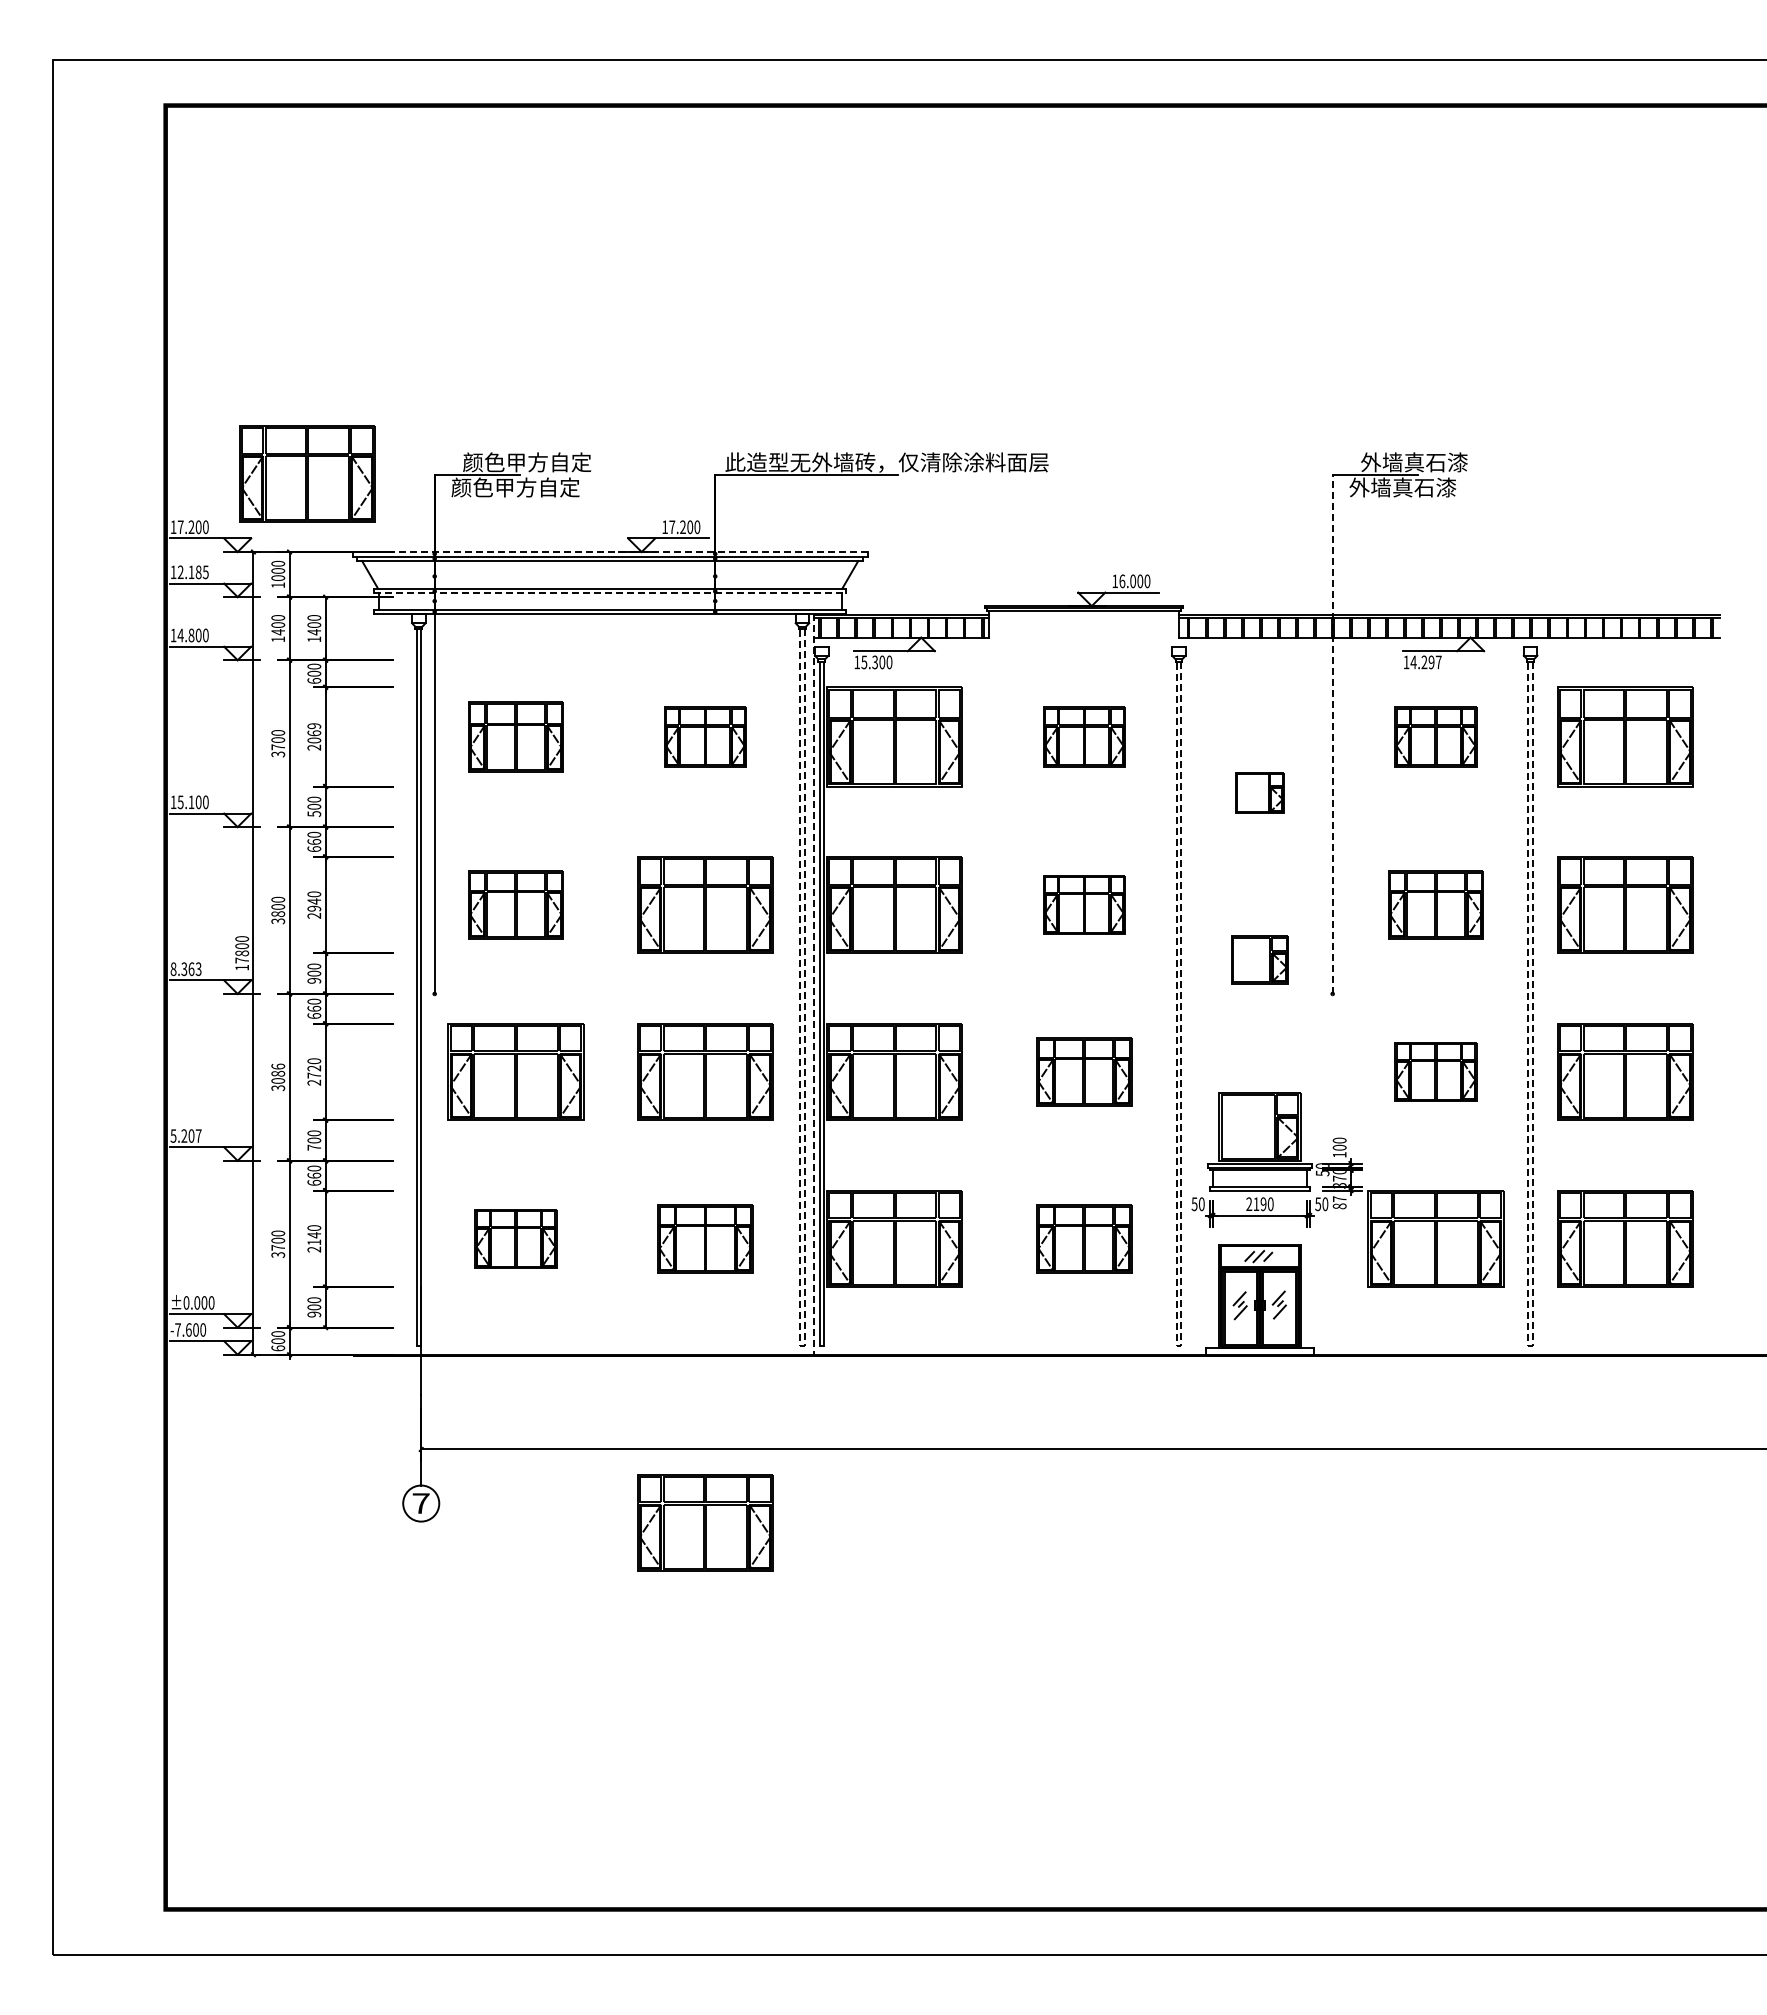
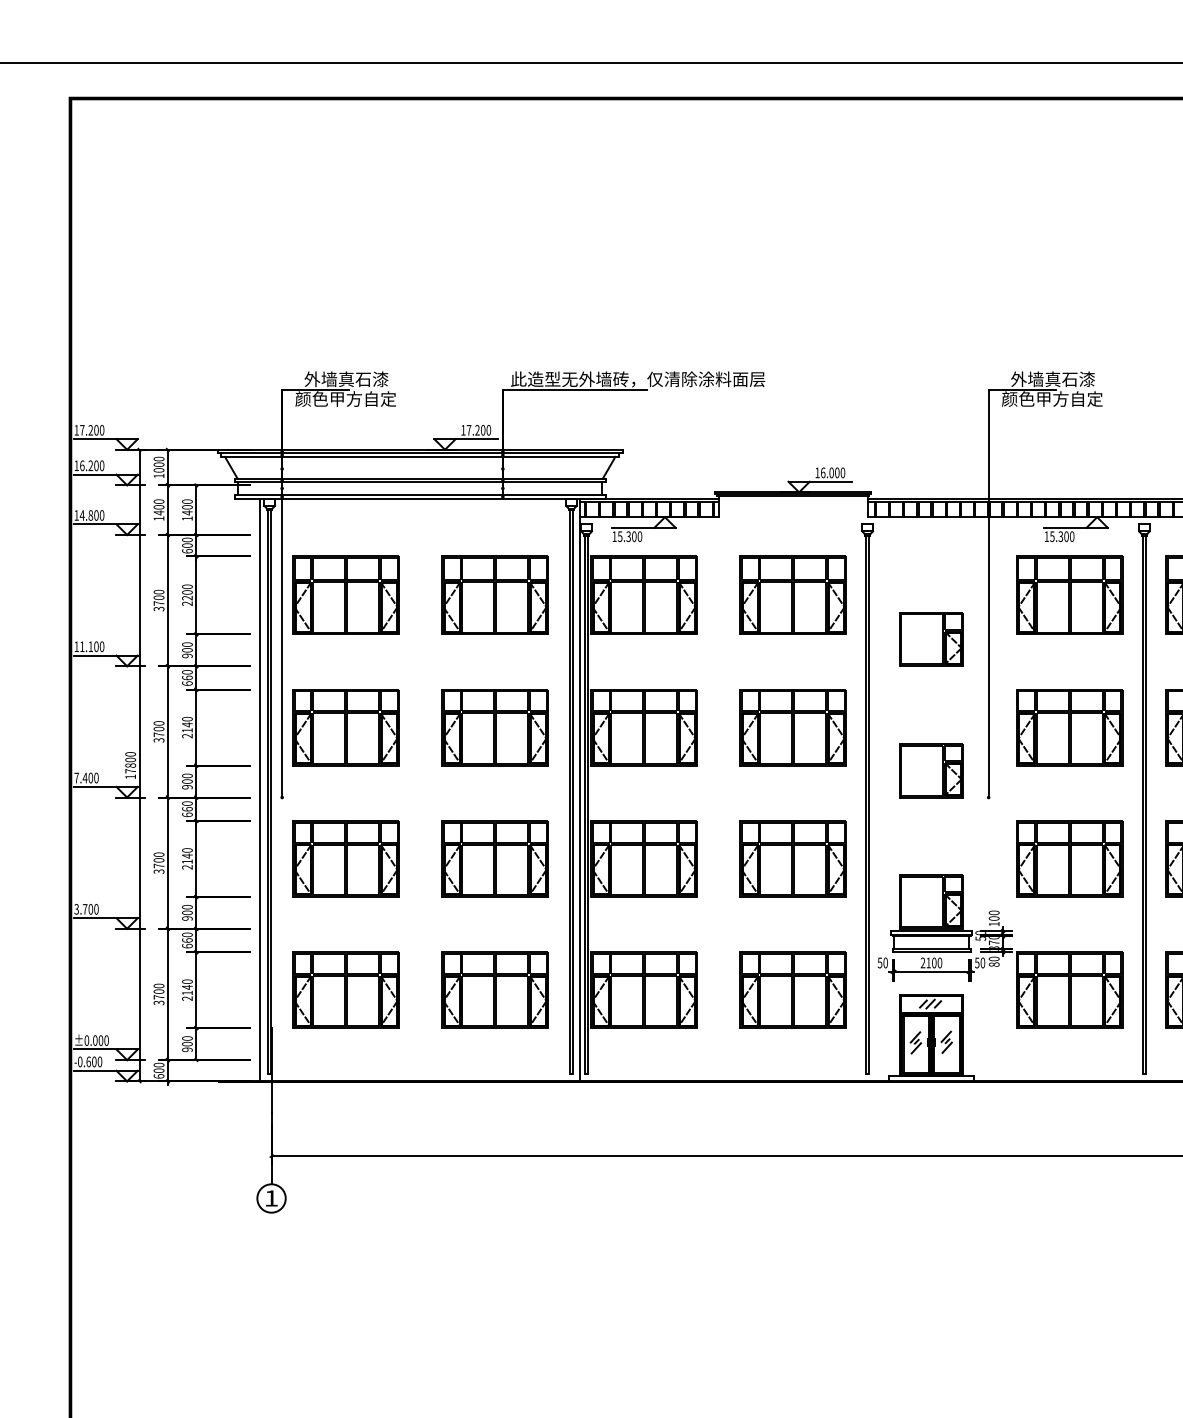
text: (527, 462) -> (355, 379), 颜色甲方自定 -> 外墙真石漆
part: (307, 473) -> (182, 388), removed
text: (1413, 487) -> (1052, 399), 外墙真石漆 -> 颜色甲方自定
line: (610, 552) -> (420, 450), dashed -> solid
text: (192, 572) -> (91, 465), 12.185 -> 16.200
line: (610, 593) -> (420, 482), dashed -> solid
text: (1425, 662) -> (1061, 536), 14.297 -> 15.300
text: (314, 733) -> (187, 592), 2069 -> 2200
line: (1332, 734) -> (988, 593), dashed -> solid
part: (515, 736) -> (345, 594), size x1.43
part: (705, 736) -> (495, 594), size x1.67
part: (1084, 736) -> (793, 594), size x1.67
part: (1435, 736) -> (1069, 594), size x1.67
part: (1259, 792) -> (931, 639), size x1.67
text: (180, 802) -> (82, 646), 15.100 -> 11.100
text: (314, 813) -> (187, 655), 500 -> 900
part: (515, 904) -> (345, 727), size x1.43
part: (1084, 904) -> (793, 727), size x1.67
part: (1435, 904) -> (1069, 727), size x1.43
text: (314, 908) -> (187, 730), 2940 -> 2140
text: (278, 913) -> (159, 734), 3800 -> 3700
part: (1259, 959) -> (931, 770), size x1.43
text: (185, 969) -> (86, 778), 8.363 -> 7.400
line: (406, 984) -> (259, 790), added
line: (813, 985) -> (580, 790), dashed -> solid
text: (314, 1071) -> (187, 858), 2720 -> 2140
part: (1084, 1071) -> (793, 858), size x1.43
part: (1435, 1071) -> (1069, 858), size x1.67
text: (278, 1073) -> (159, 860), 3086 -> 3700
text: (186, 1135) -> (86, 908), 5.207 -> 3.700
text: (314, 1147) -> (187, 918), 700 -> 900
text: (1339, 1199) -> (994, 959), 87 -> 80
text: (1263, 1204) -> (934, 963), 2190 -> 2100
part: (515, 1238) -> (345, 989), size x1.67
part: (705, 1238) -> (495, 989), size x1.43
part: (1084, 1238) -> (793, 989), size x1.43
text: (177, 1329) -> (79, 1061), -7.600 -> -0.600
line: (802, 1345) -> (571, 1074), dashed -> solid
line: (1178, 1345) -> (867, 1074), dashed -> solid
line: (1530, 1345) -> (1144, 1074), dashed -> solid
text: (420, 1503) -> (270, 1198), 7 -> 1
part: (705, 1522) -> (495, 1213), removed

